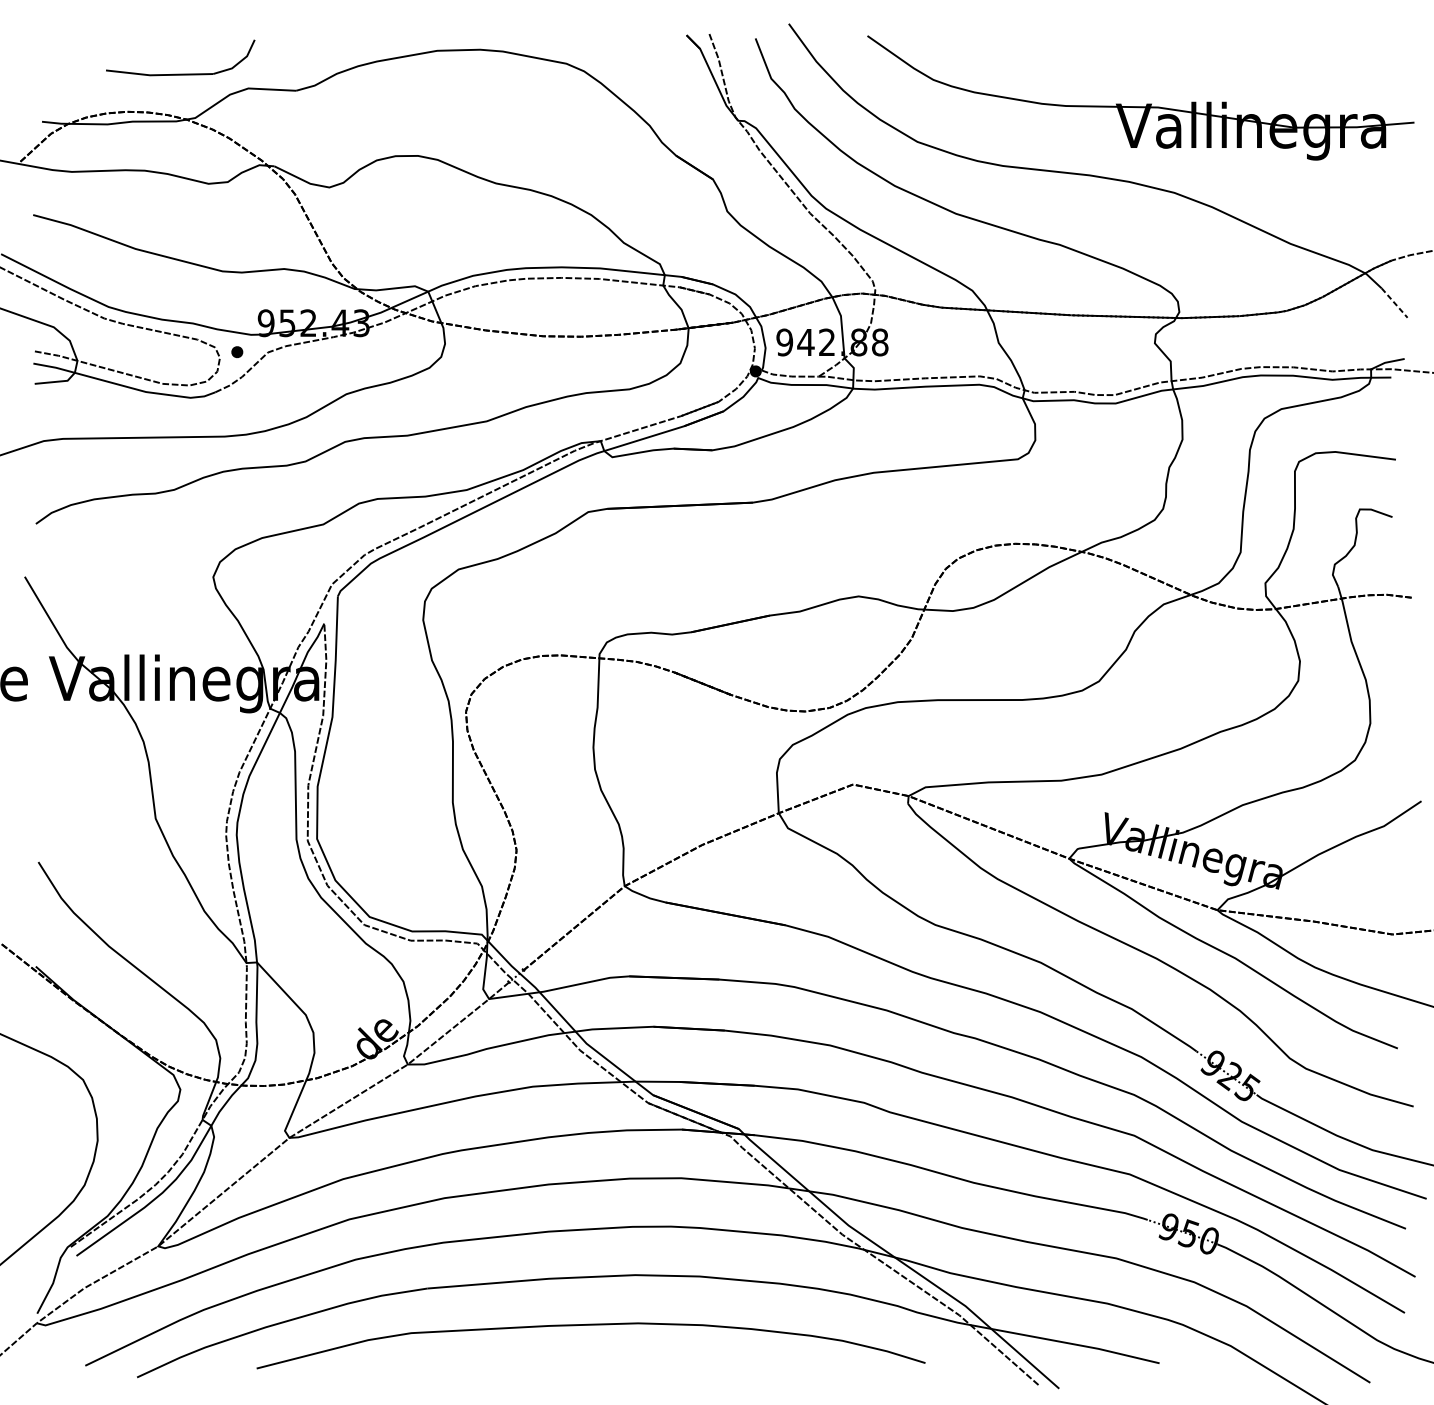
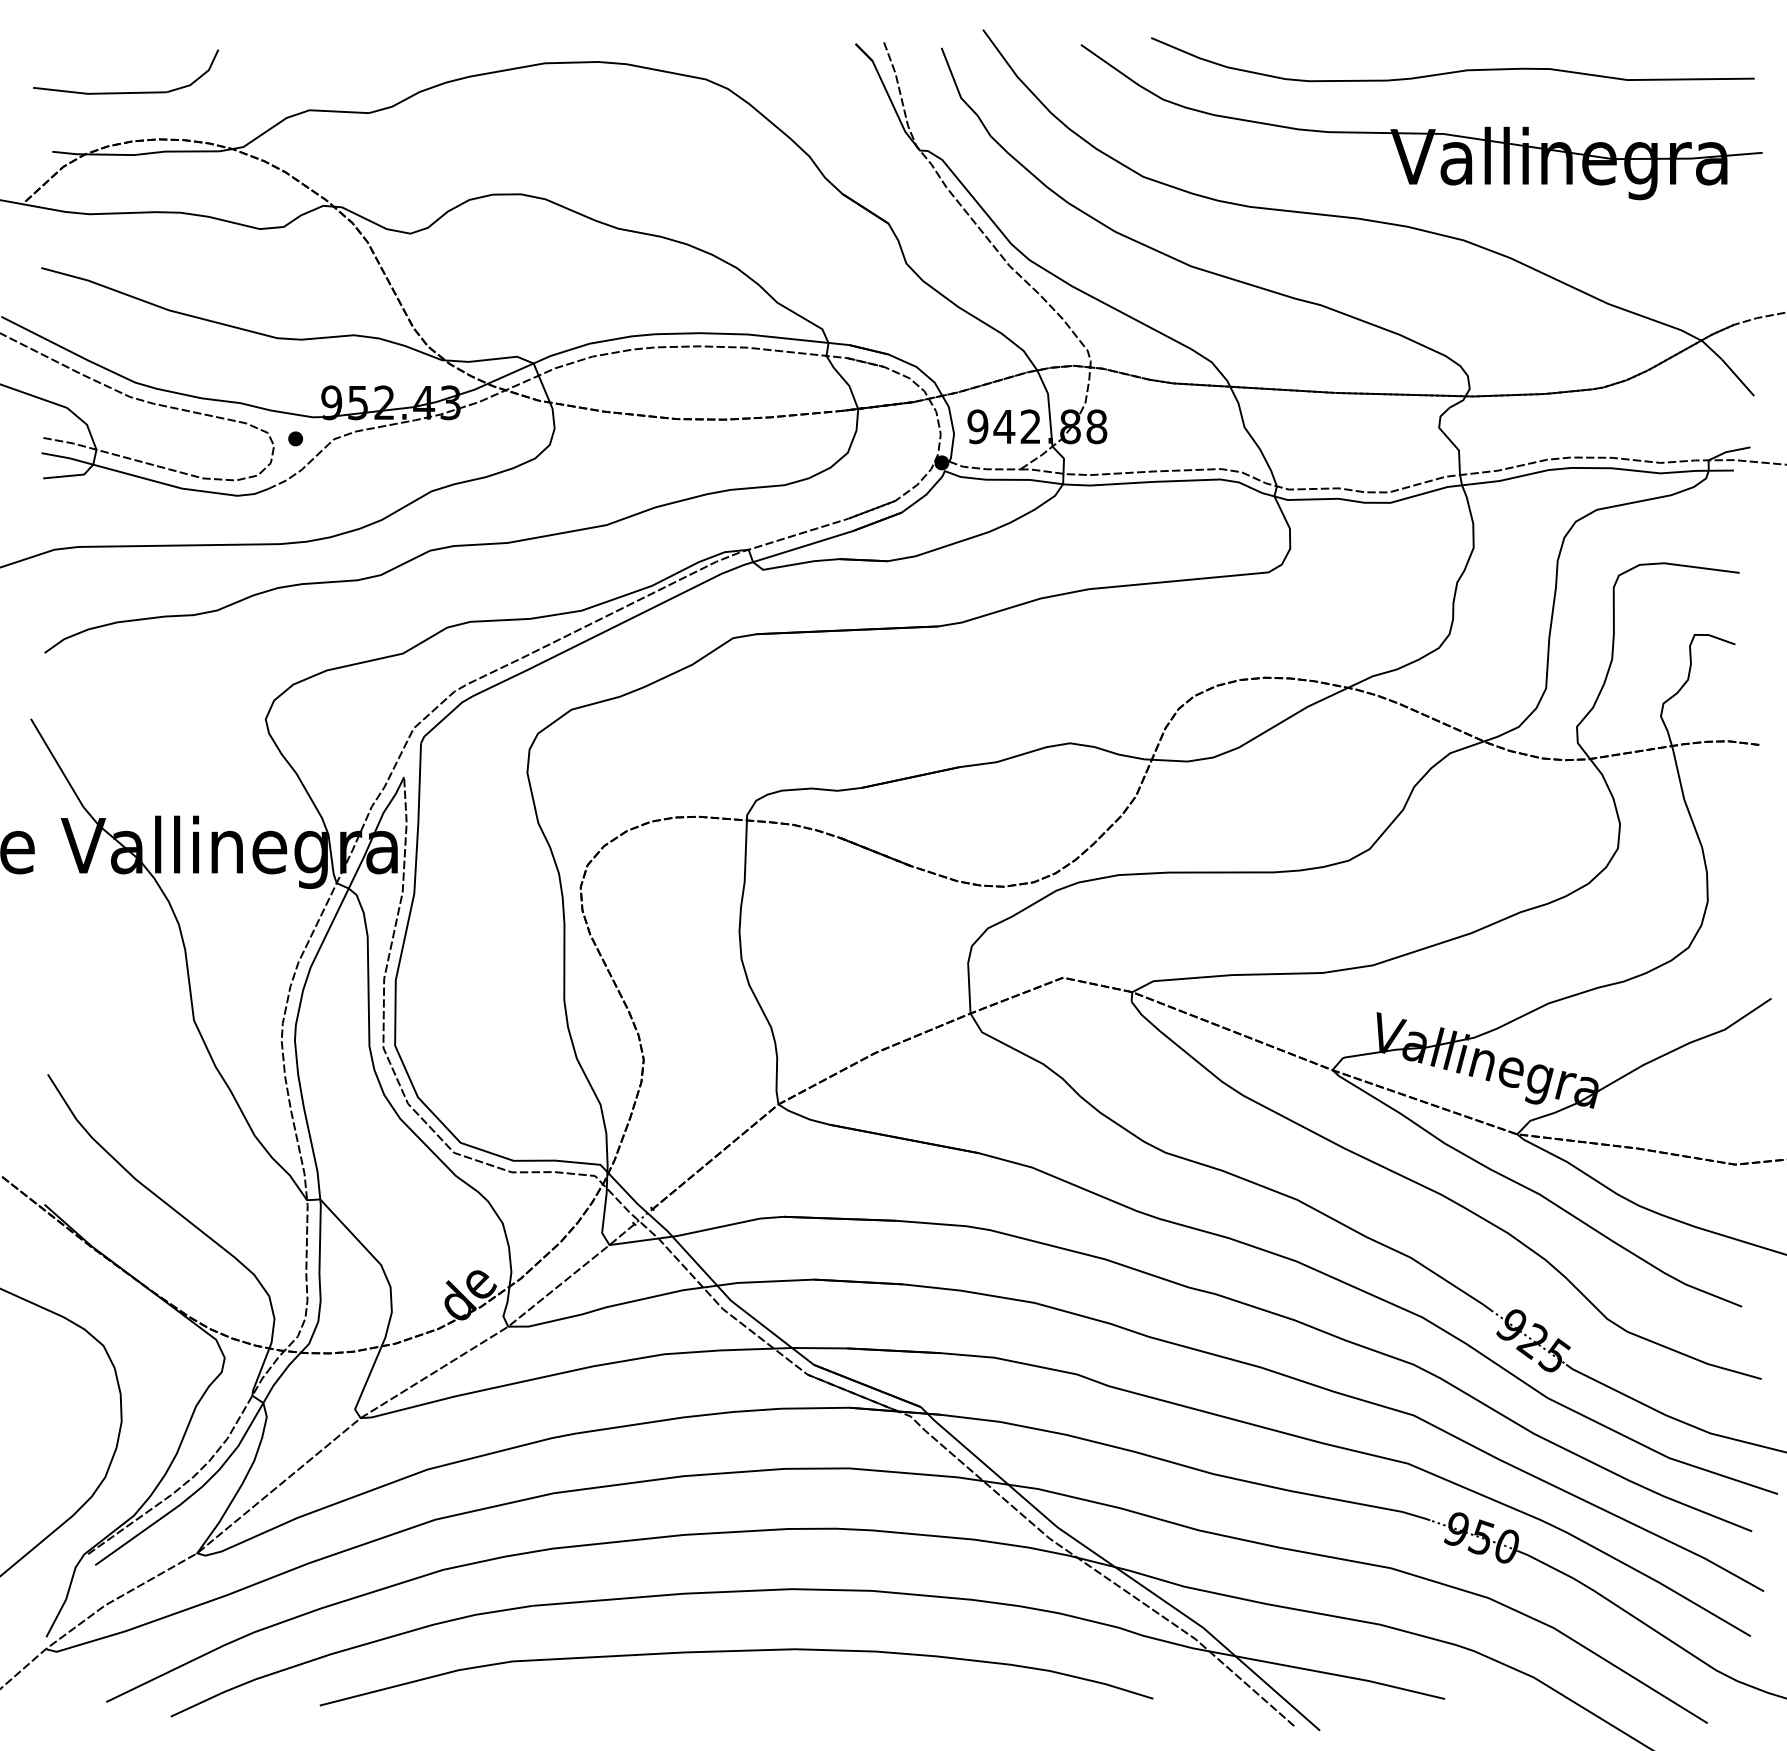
curve: (1165, 57) -> (1452, 71), added
part: (180, 74) -> (126, 92), moved
line: (1395, 303) -> (1738, 378), dashed -> solid

